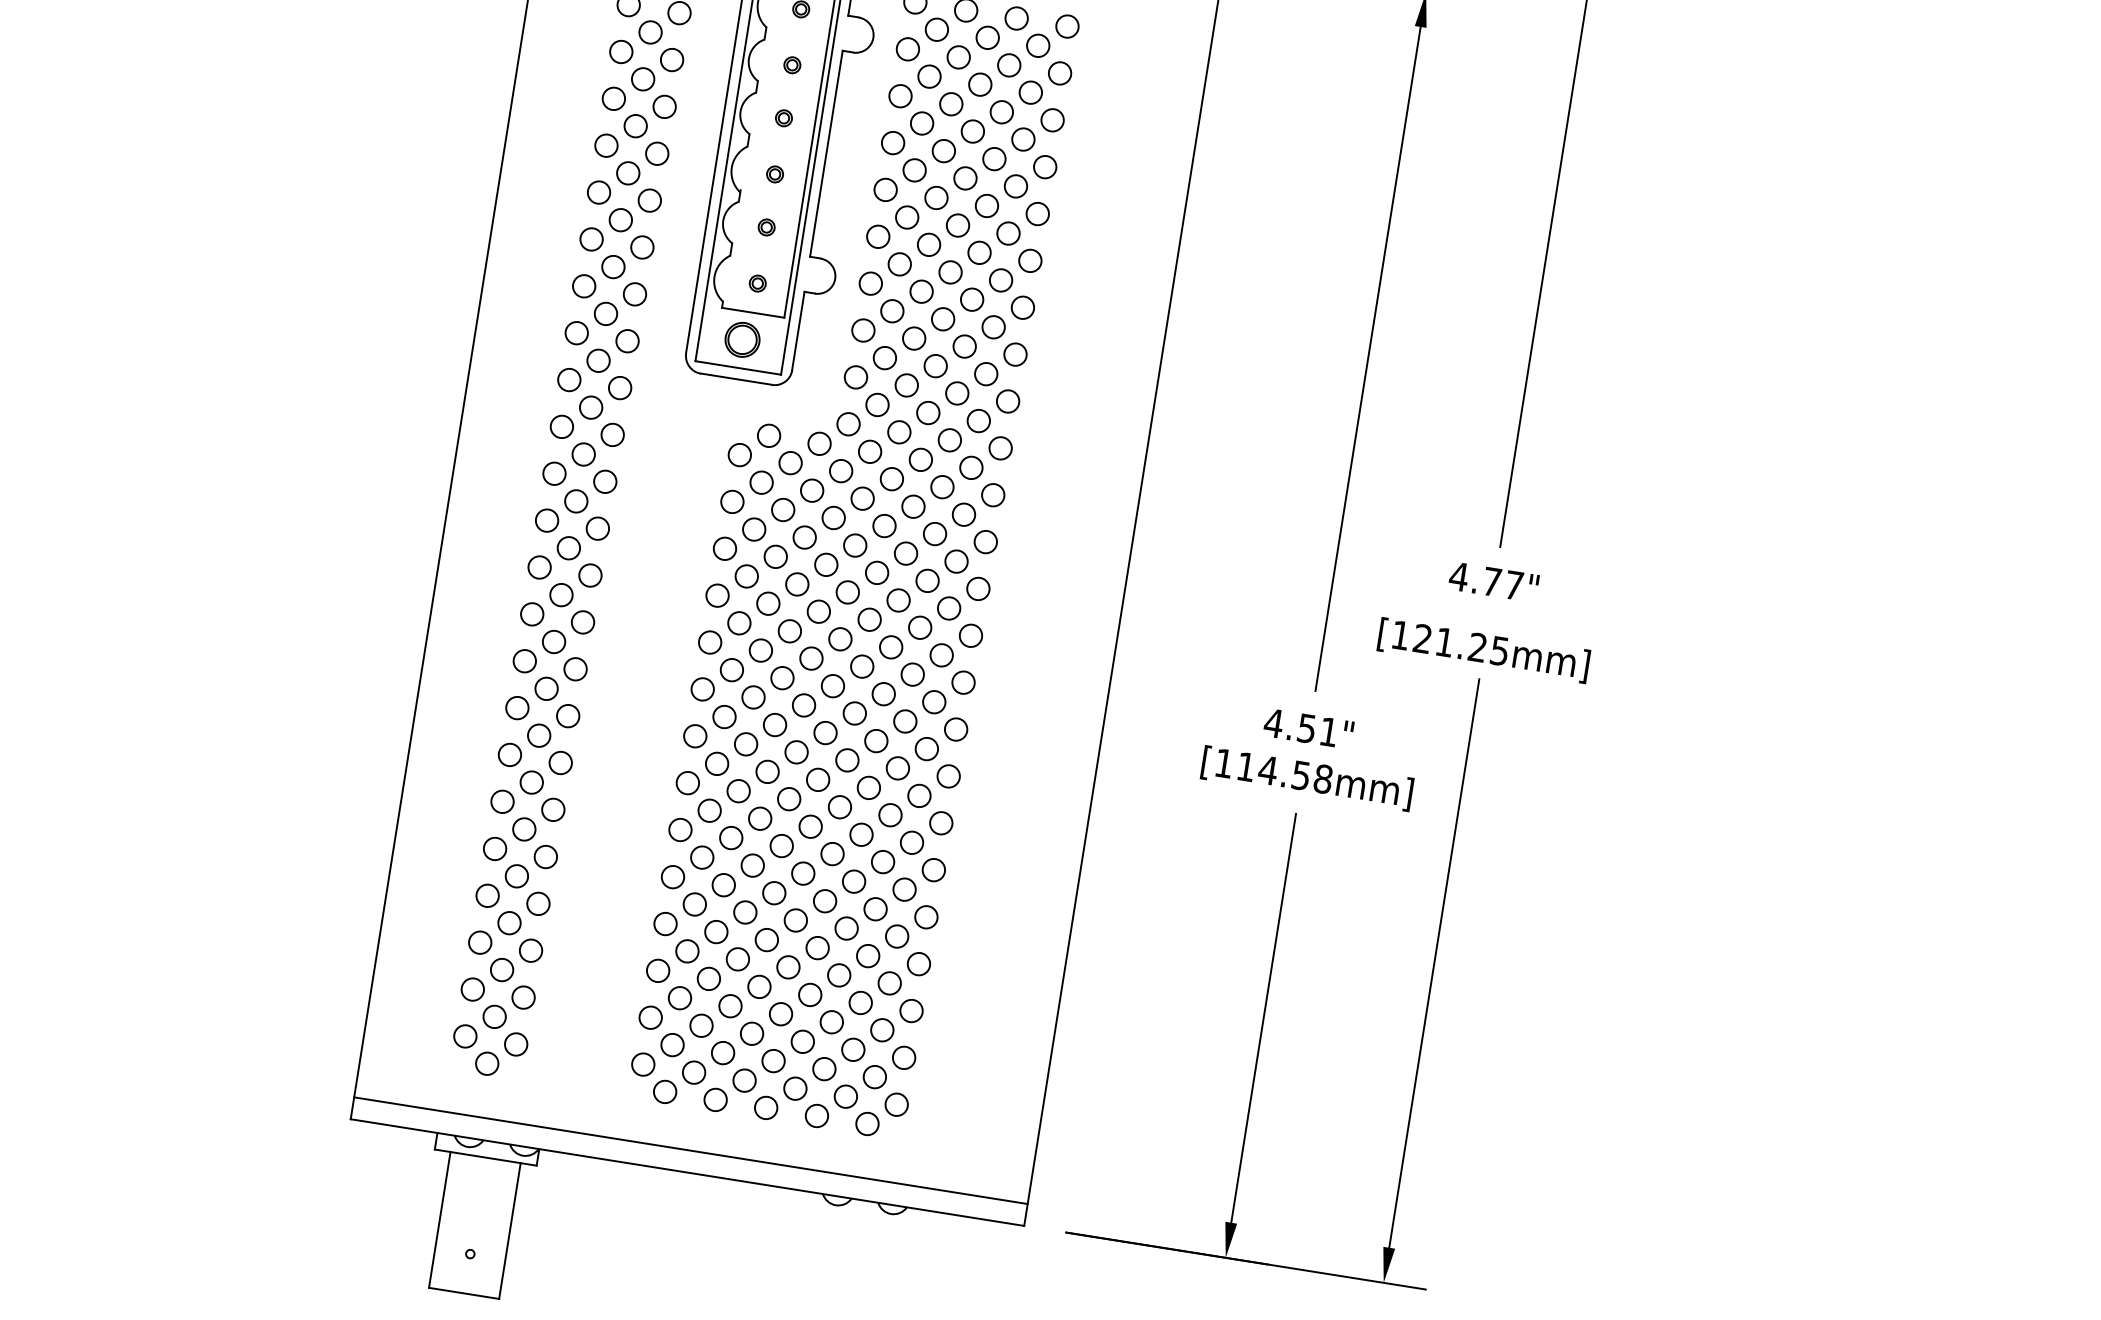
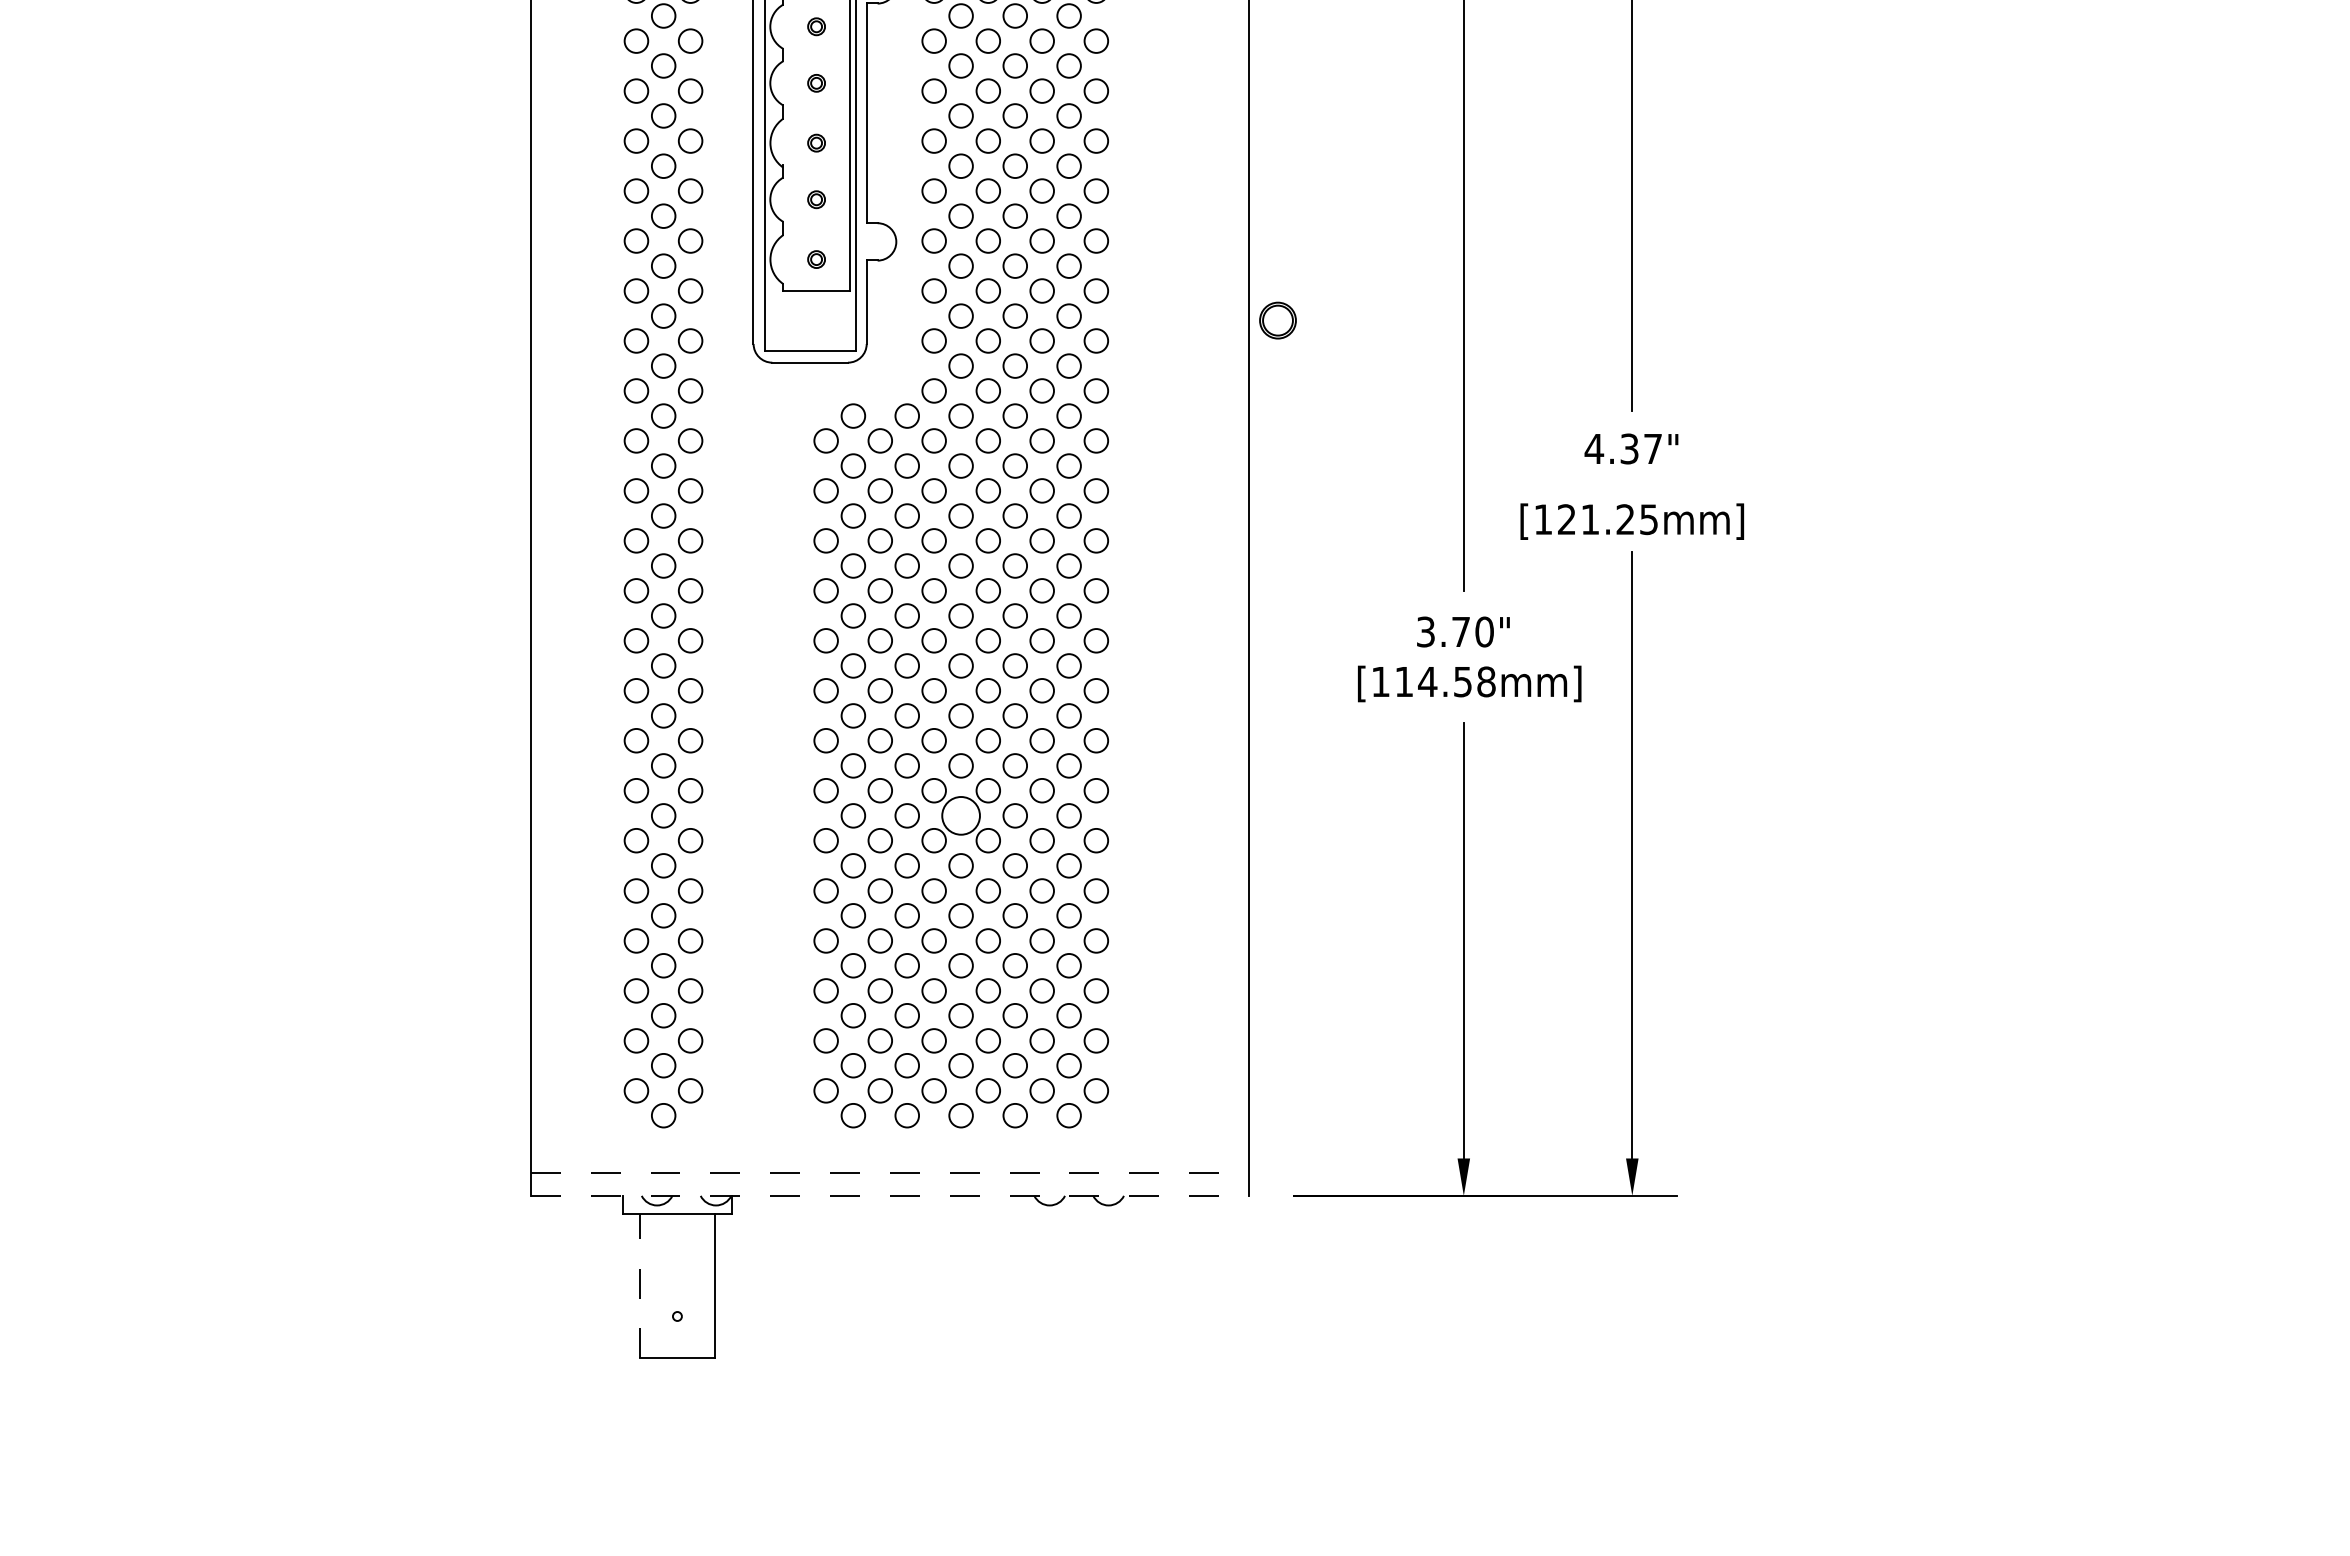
part: (742, 339) -> (1277, 320), moved
text: (1492, 581) -> (1629, 448), 4.77" -> 4.37"
text: (1300, 727) -> (1454, 631), 4.51" -> 3.70"
circle: (810, 826) -> (960, 815), size x1.6
line: (691, 1150) -> (890, 1172), solid -> dashed
line: (688, 1172) -> (890, 1195), solid -> dashed
line: (440, 1219) -> (640, 1285), solid -> dashed

